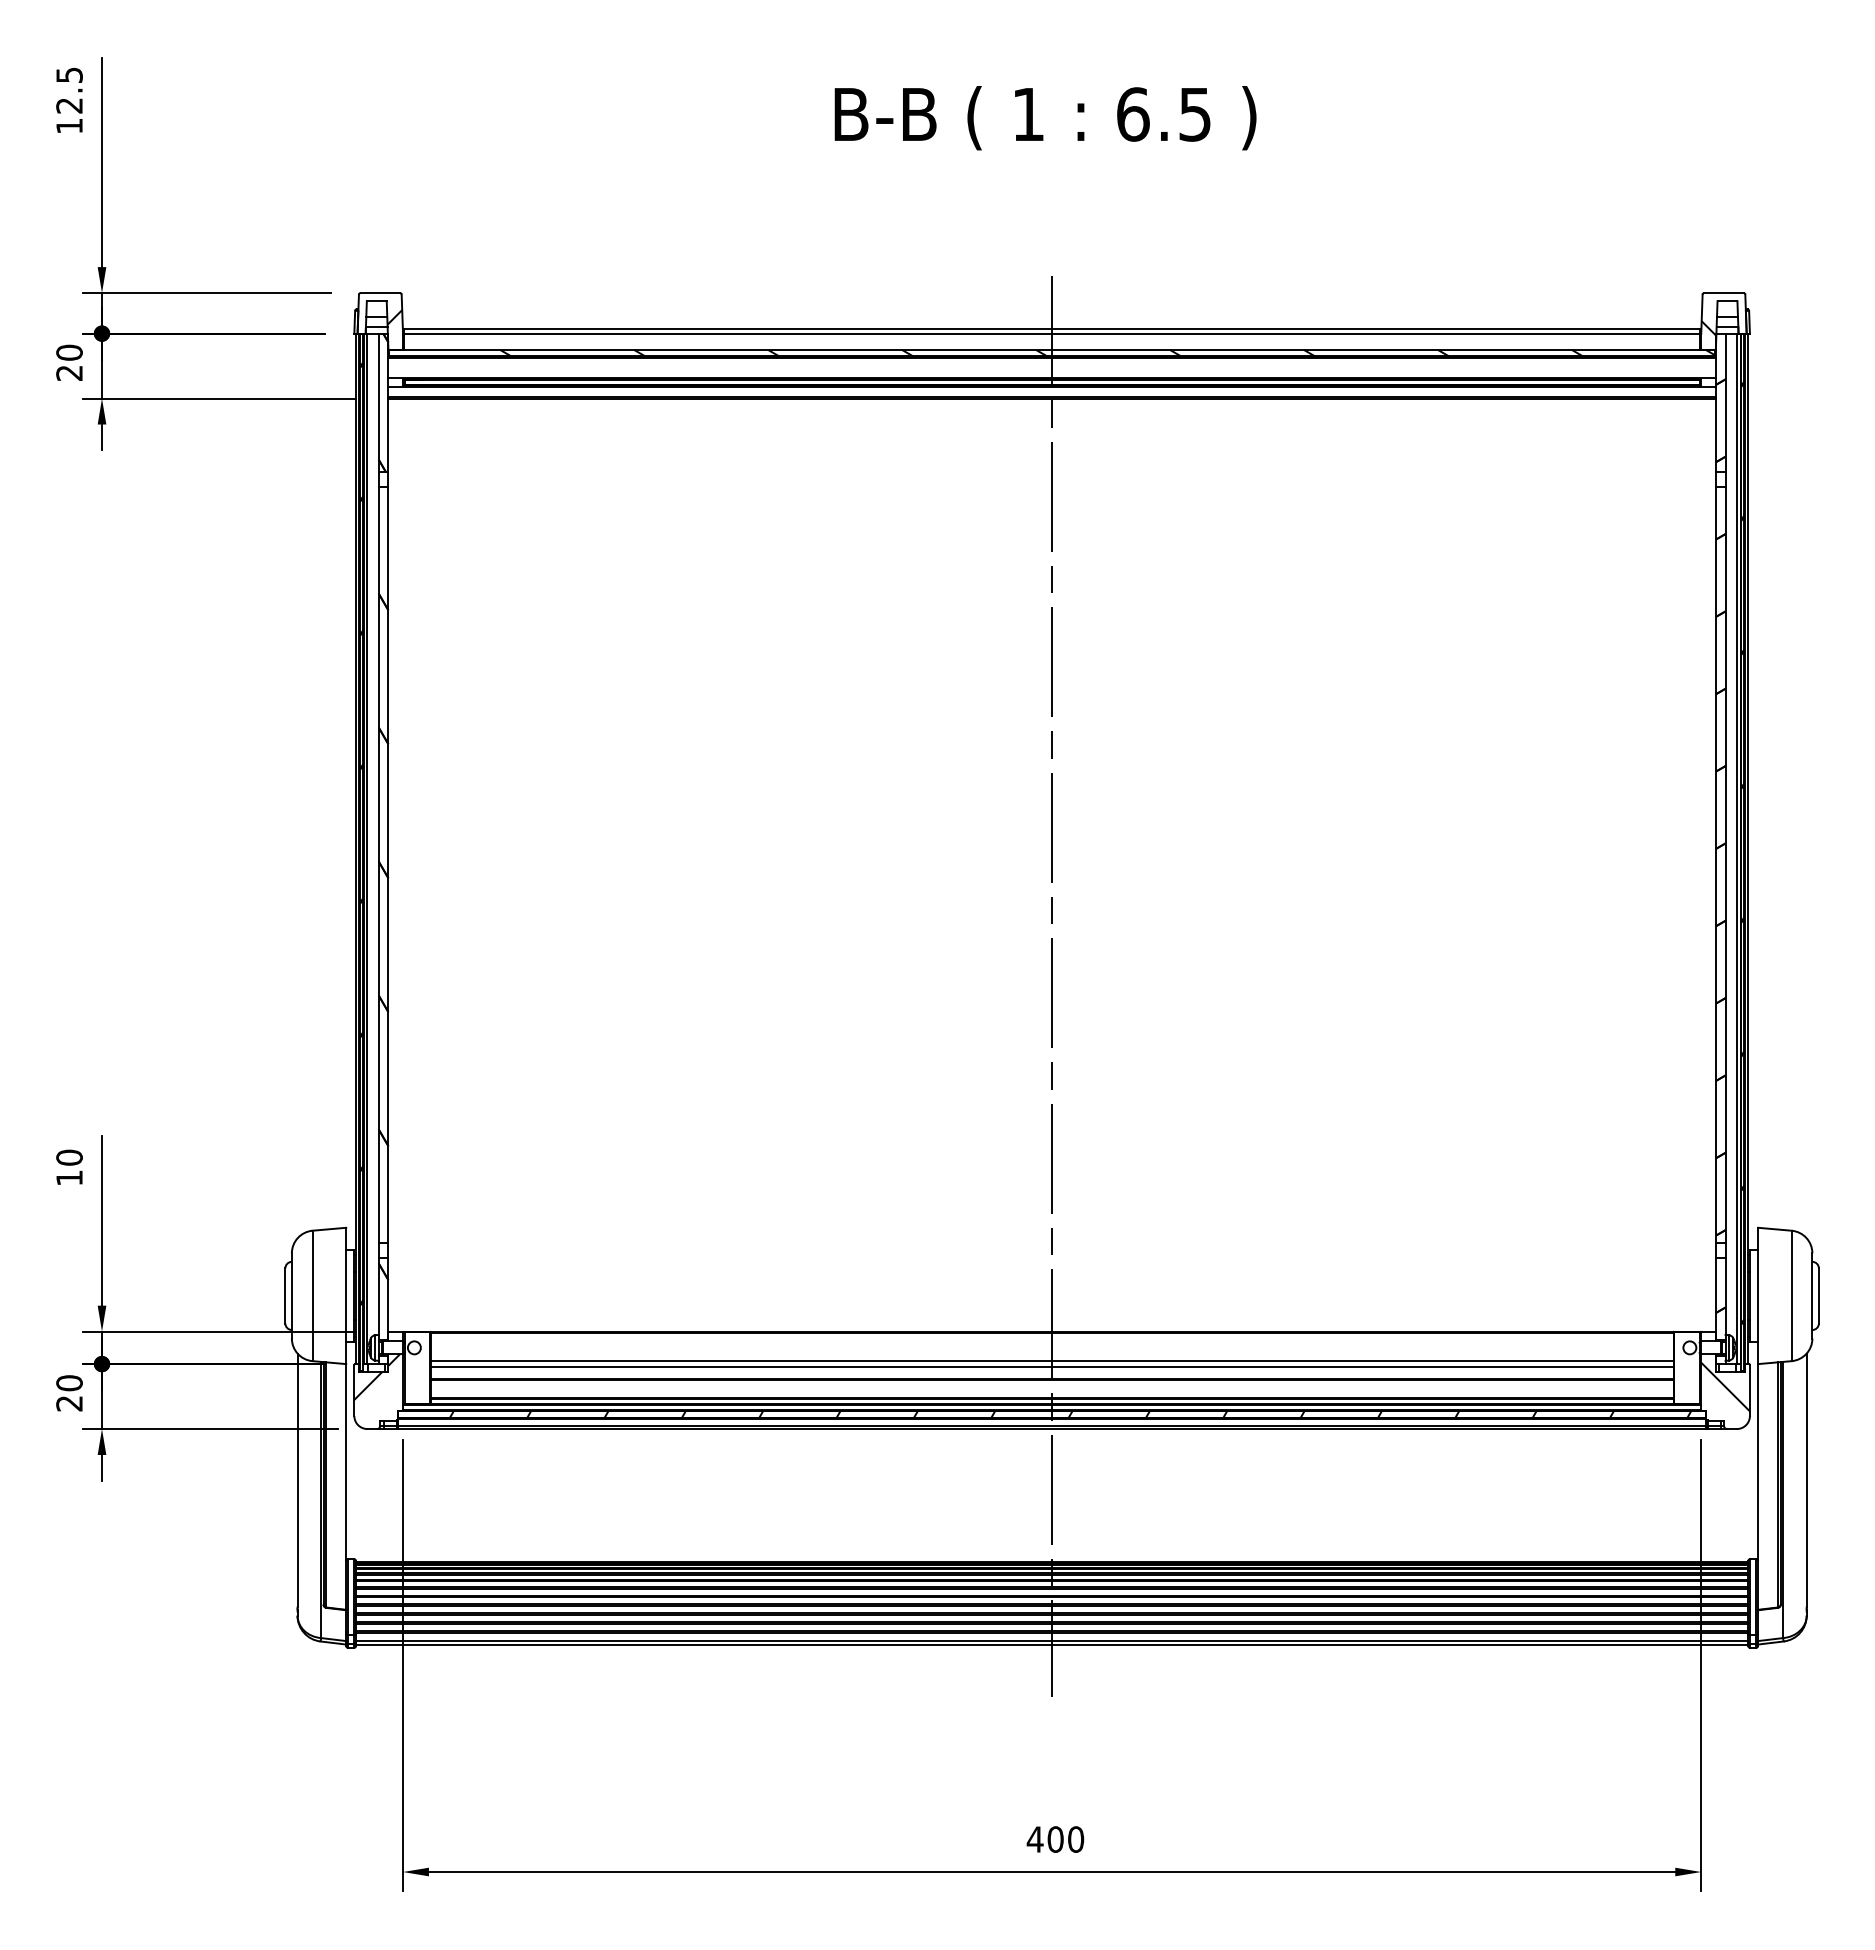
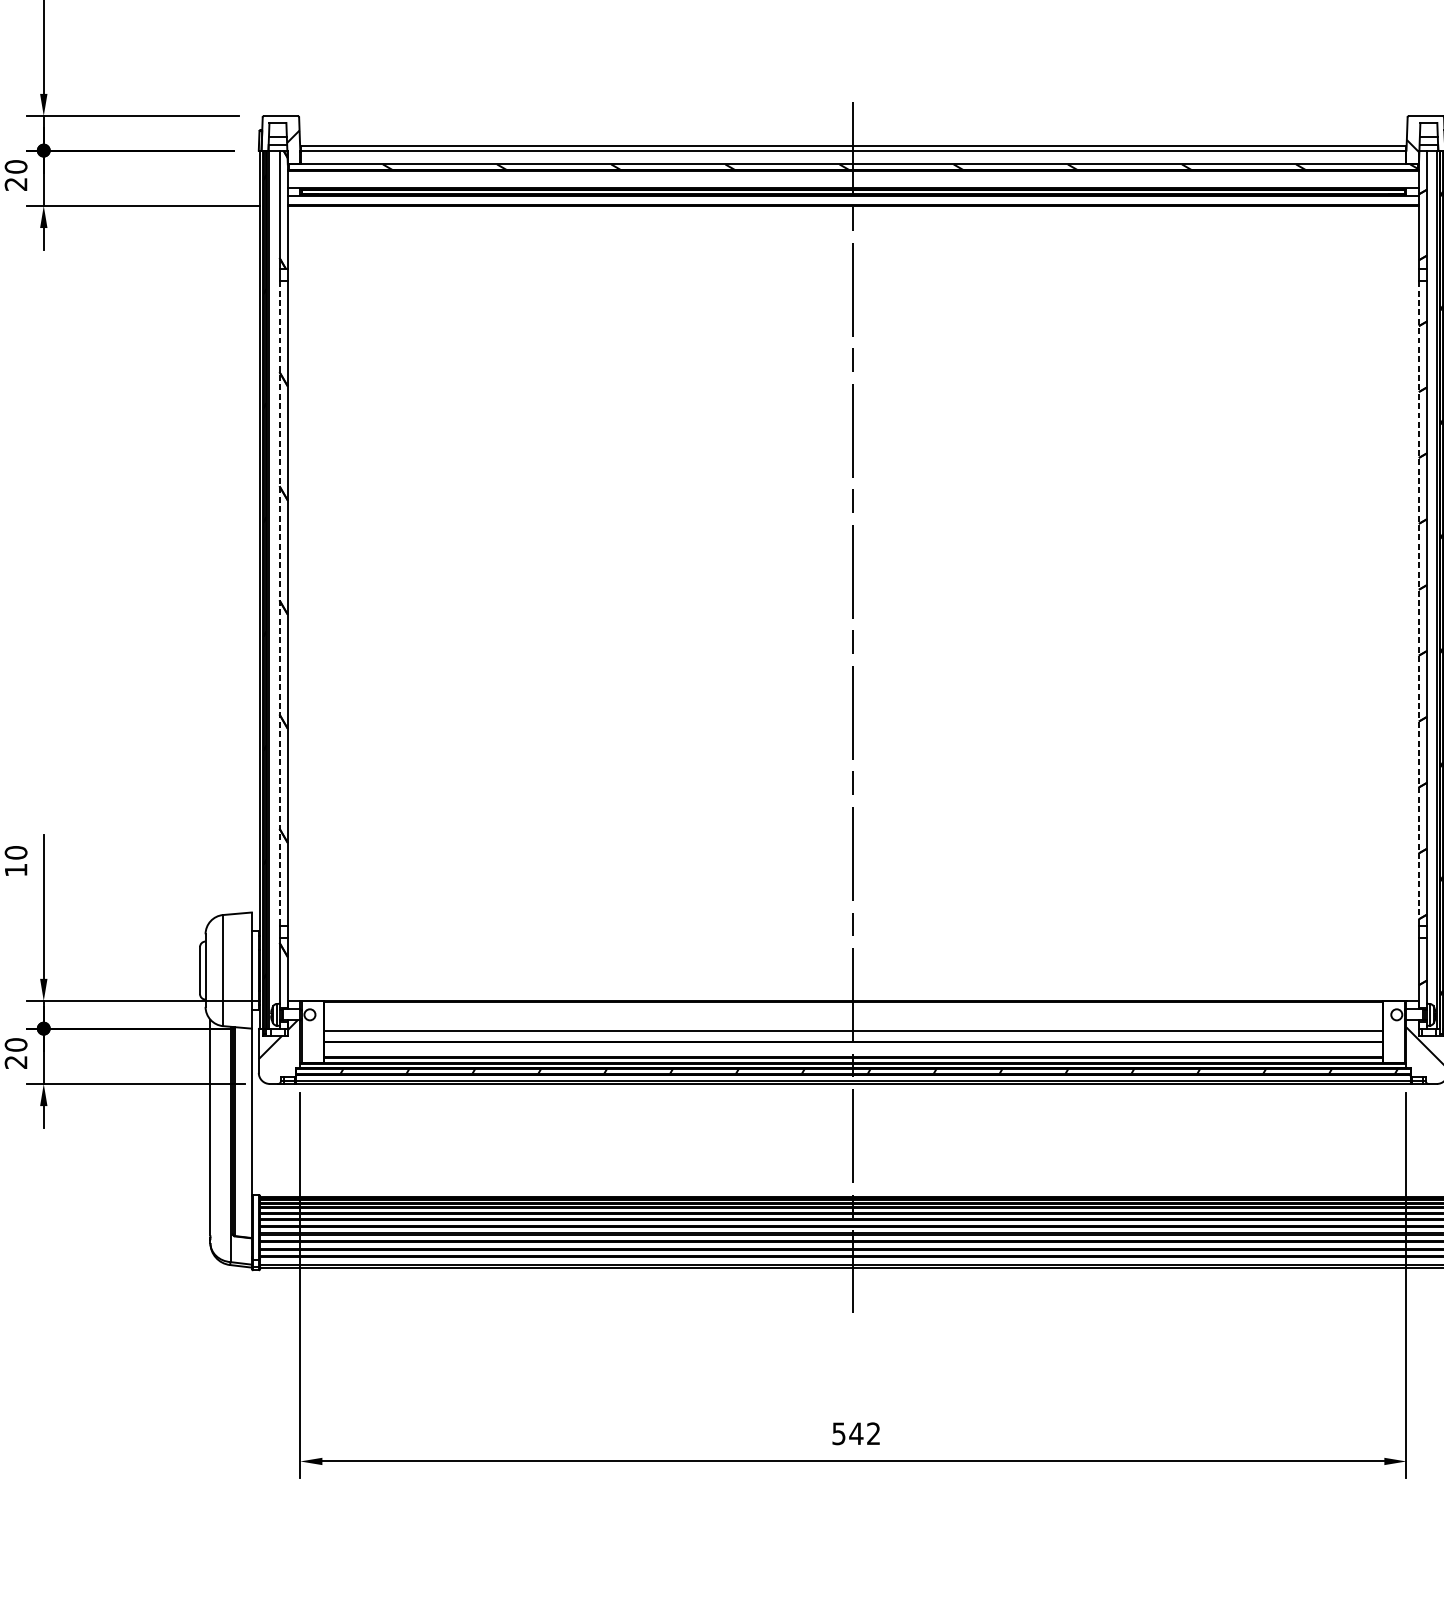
line: (378, 865) -> (279, 603), solid -> dashed
line: (1715, 865) -> (1418, 603), solid -> dashed
line: (1051, 1360) -> (852, 1025), removed
text: (1055, 1839) -> (856, 1433), 400 -> 542

